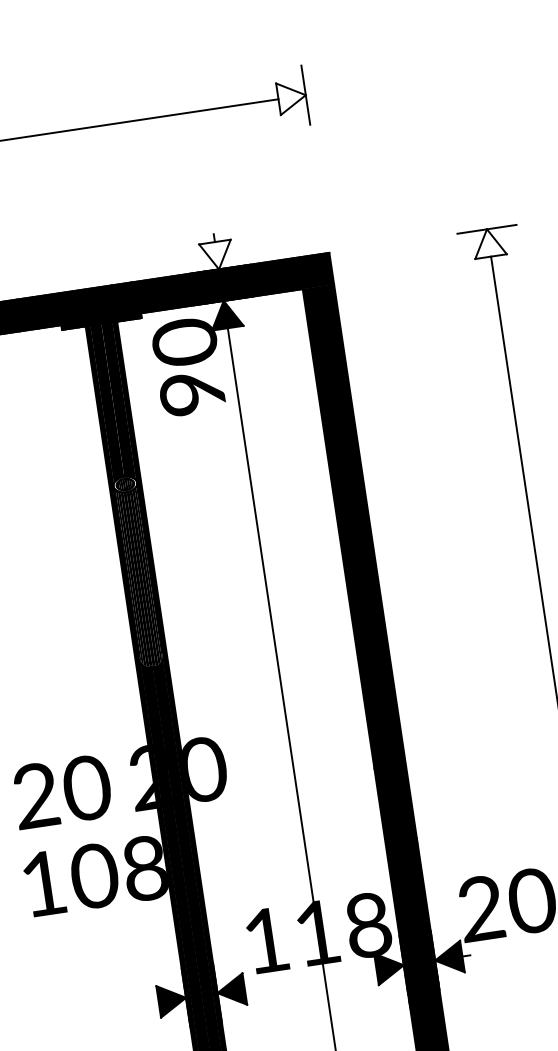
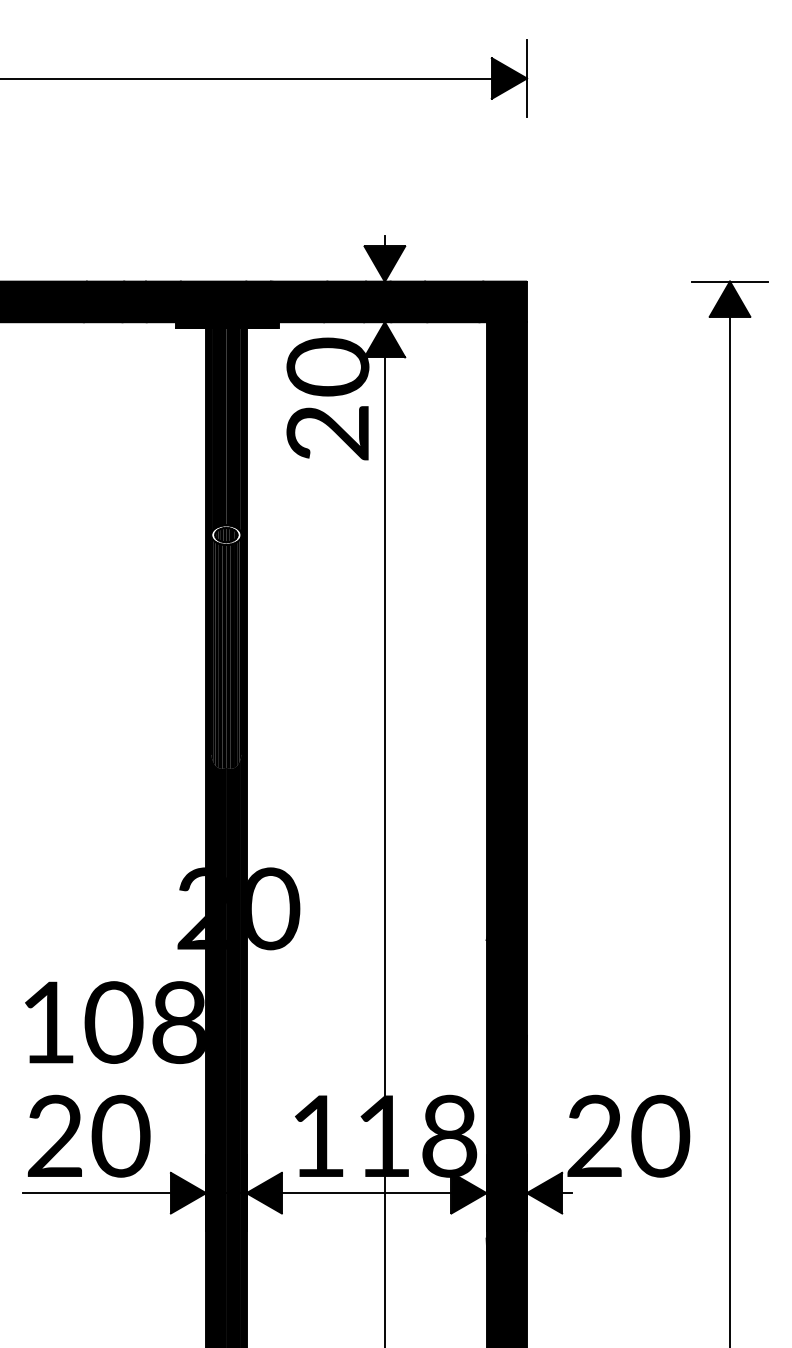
fill: (292, 97) -> (509, 78), added
fill: (488, 242) -> (729, 298), added
fill: (216, 255) -> (384, 263), added
text: (192, 393) -> (327, 433), 90 -> 20
text: (61, 791) -> (88, 1135), moved
line: (310, 979) -> (366, 1193), added
line: (100, 1010) -> (96, 1193), added

